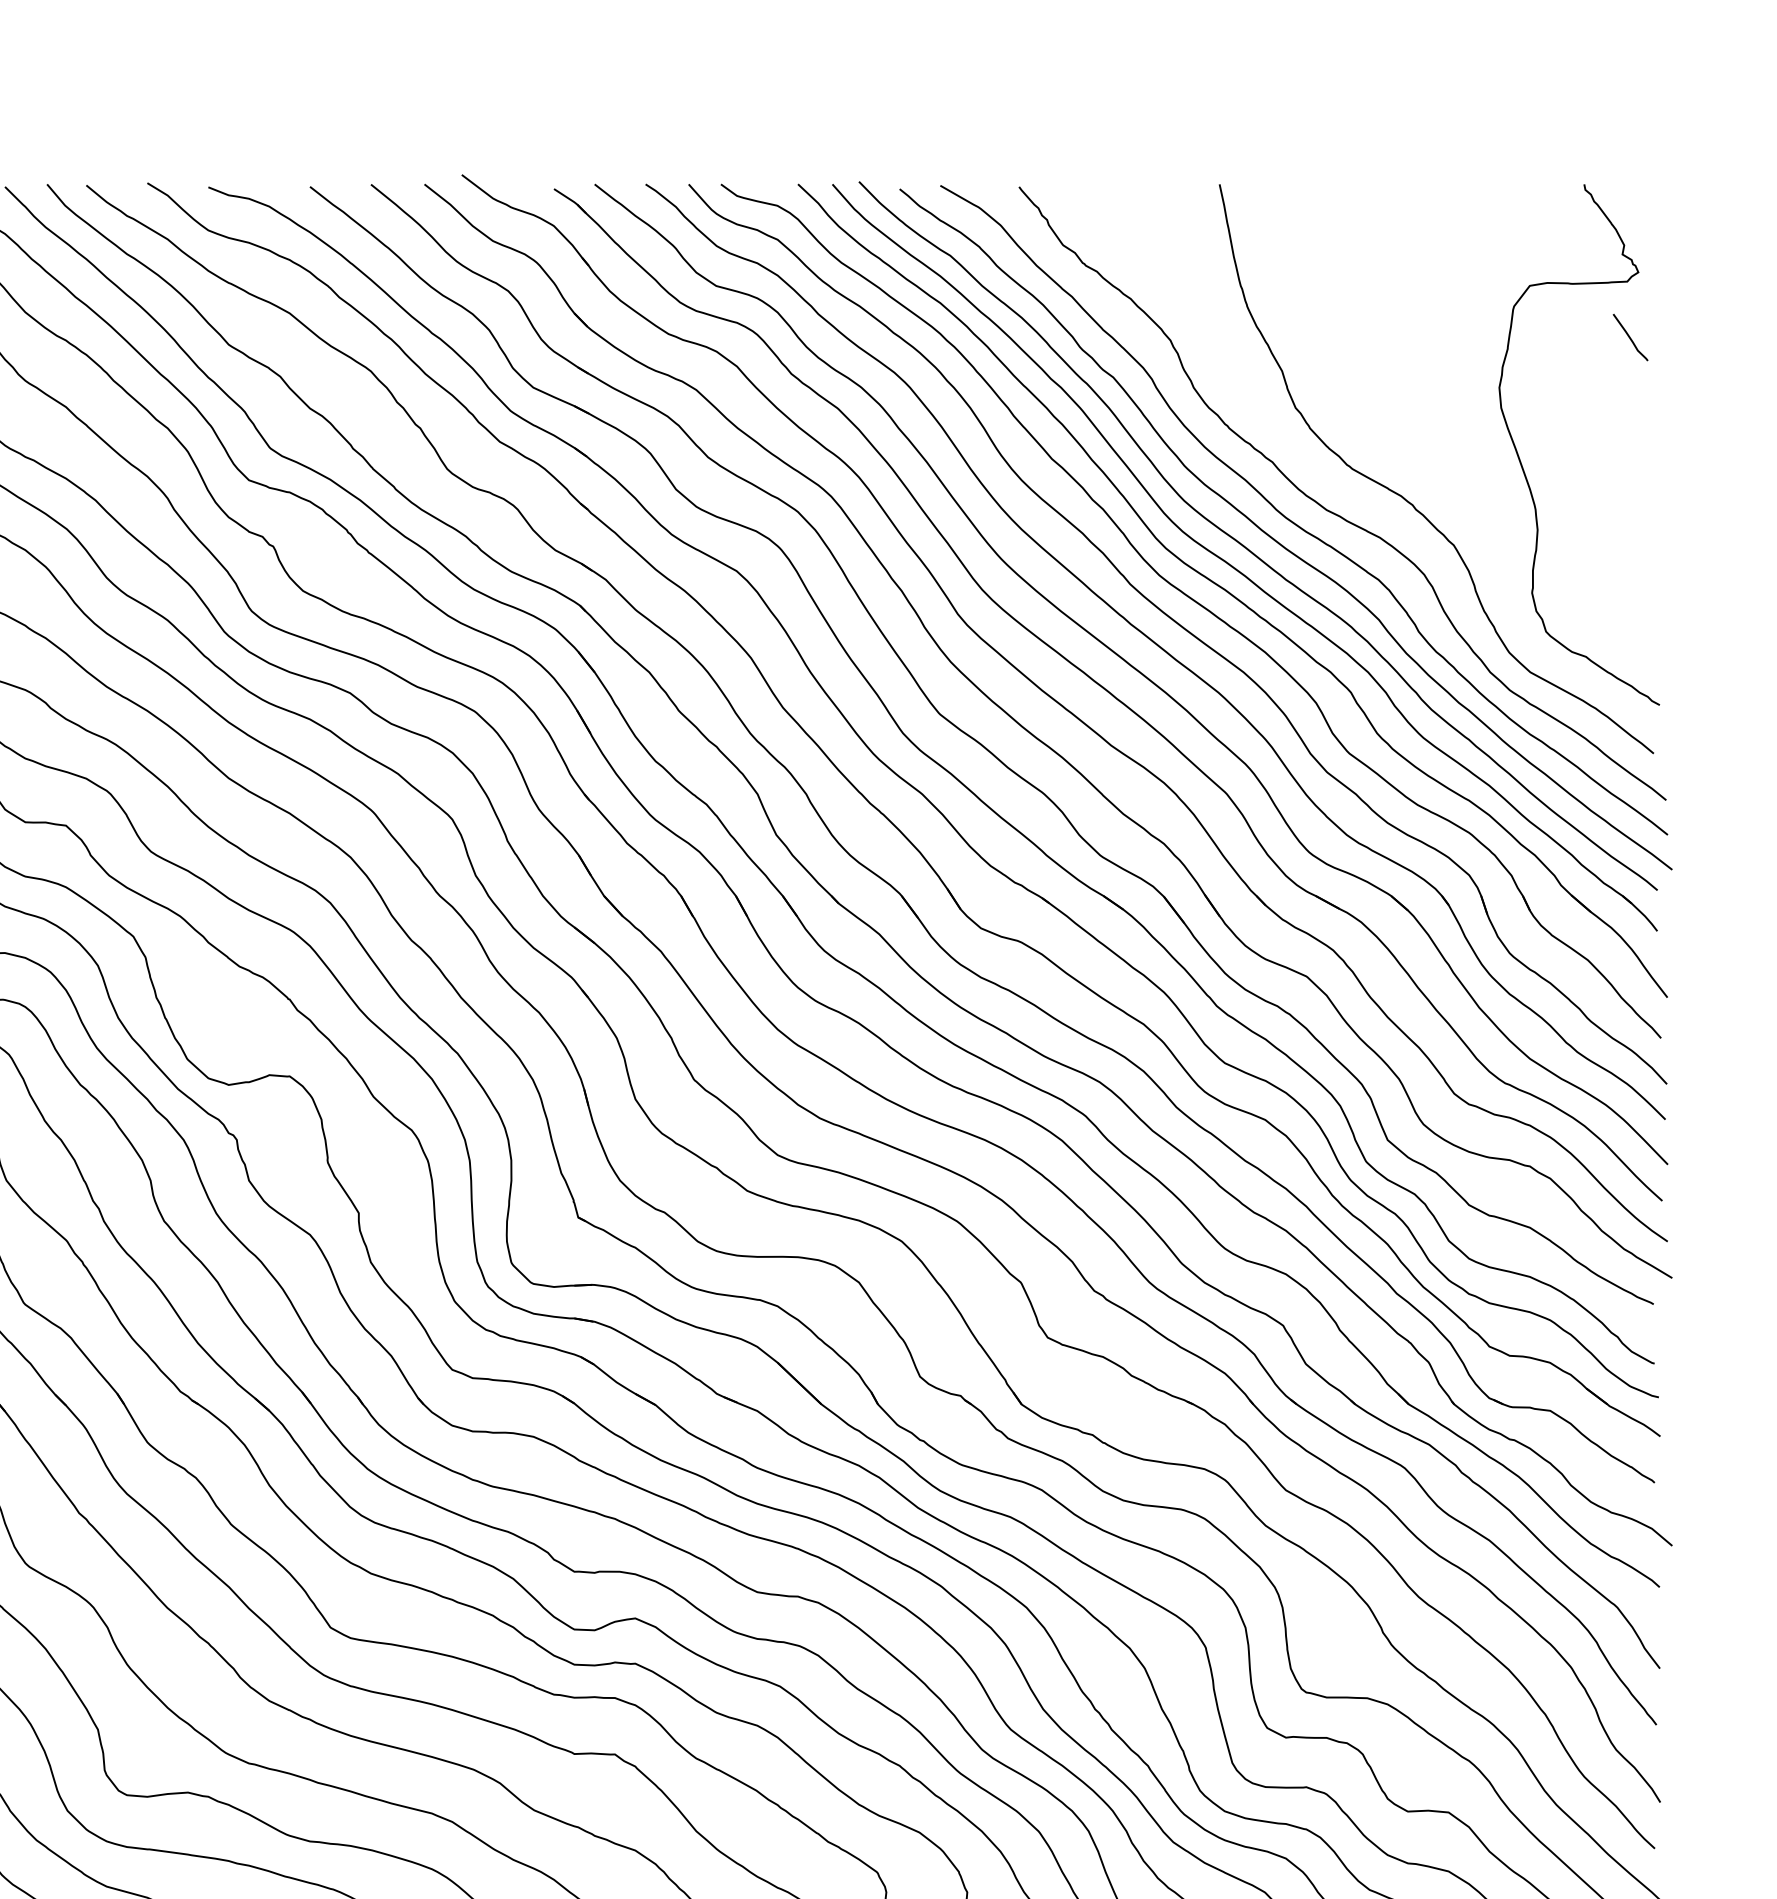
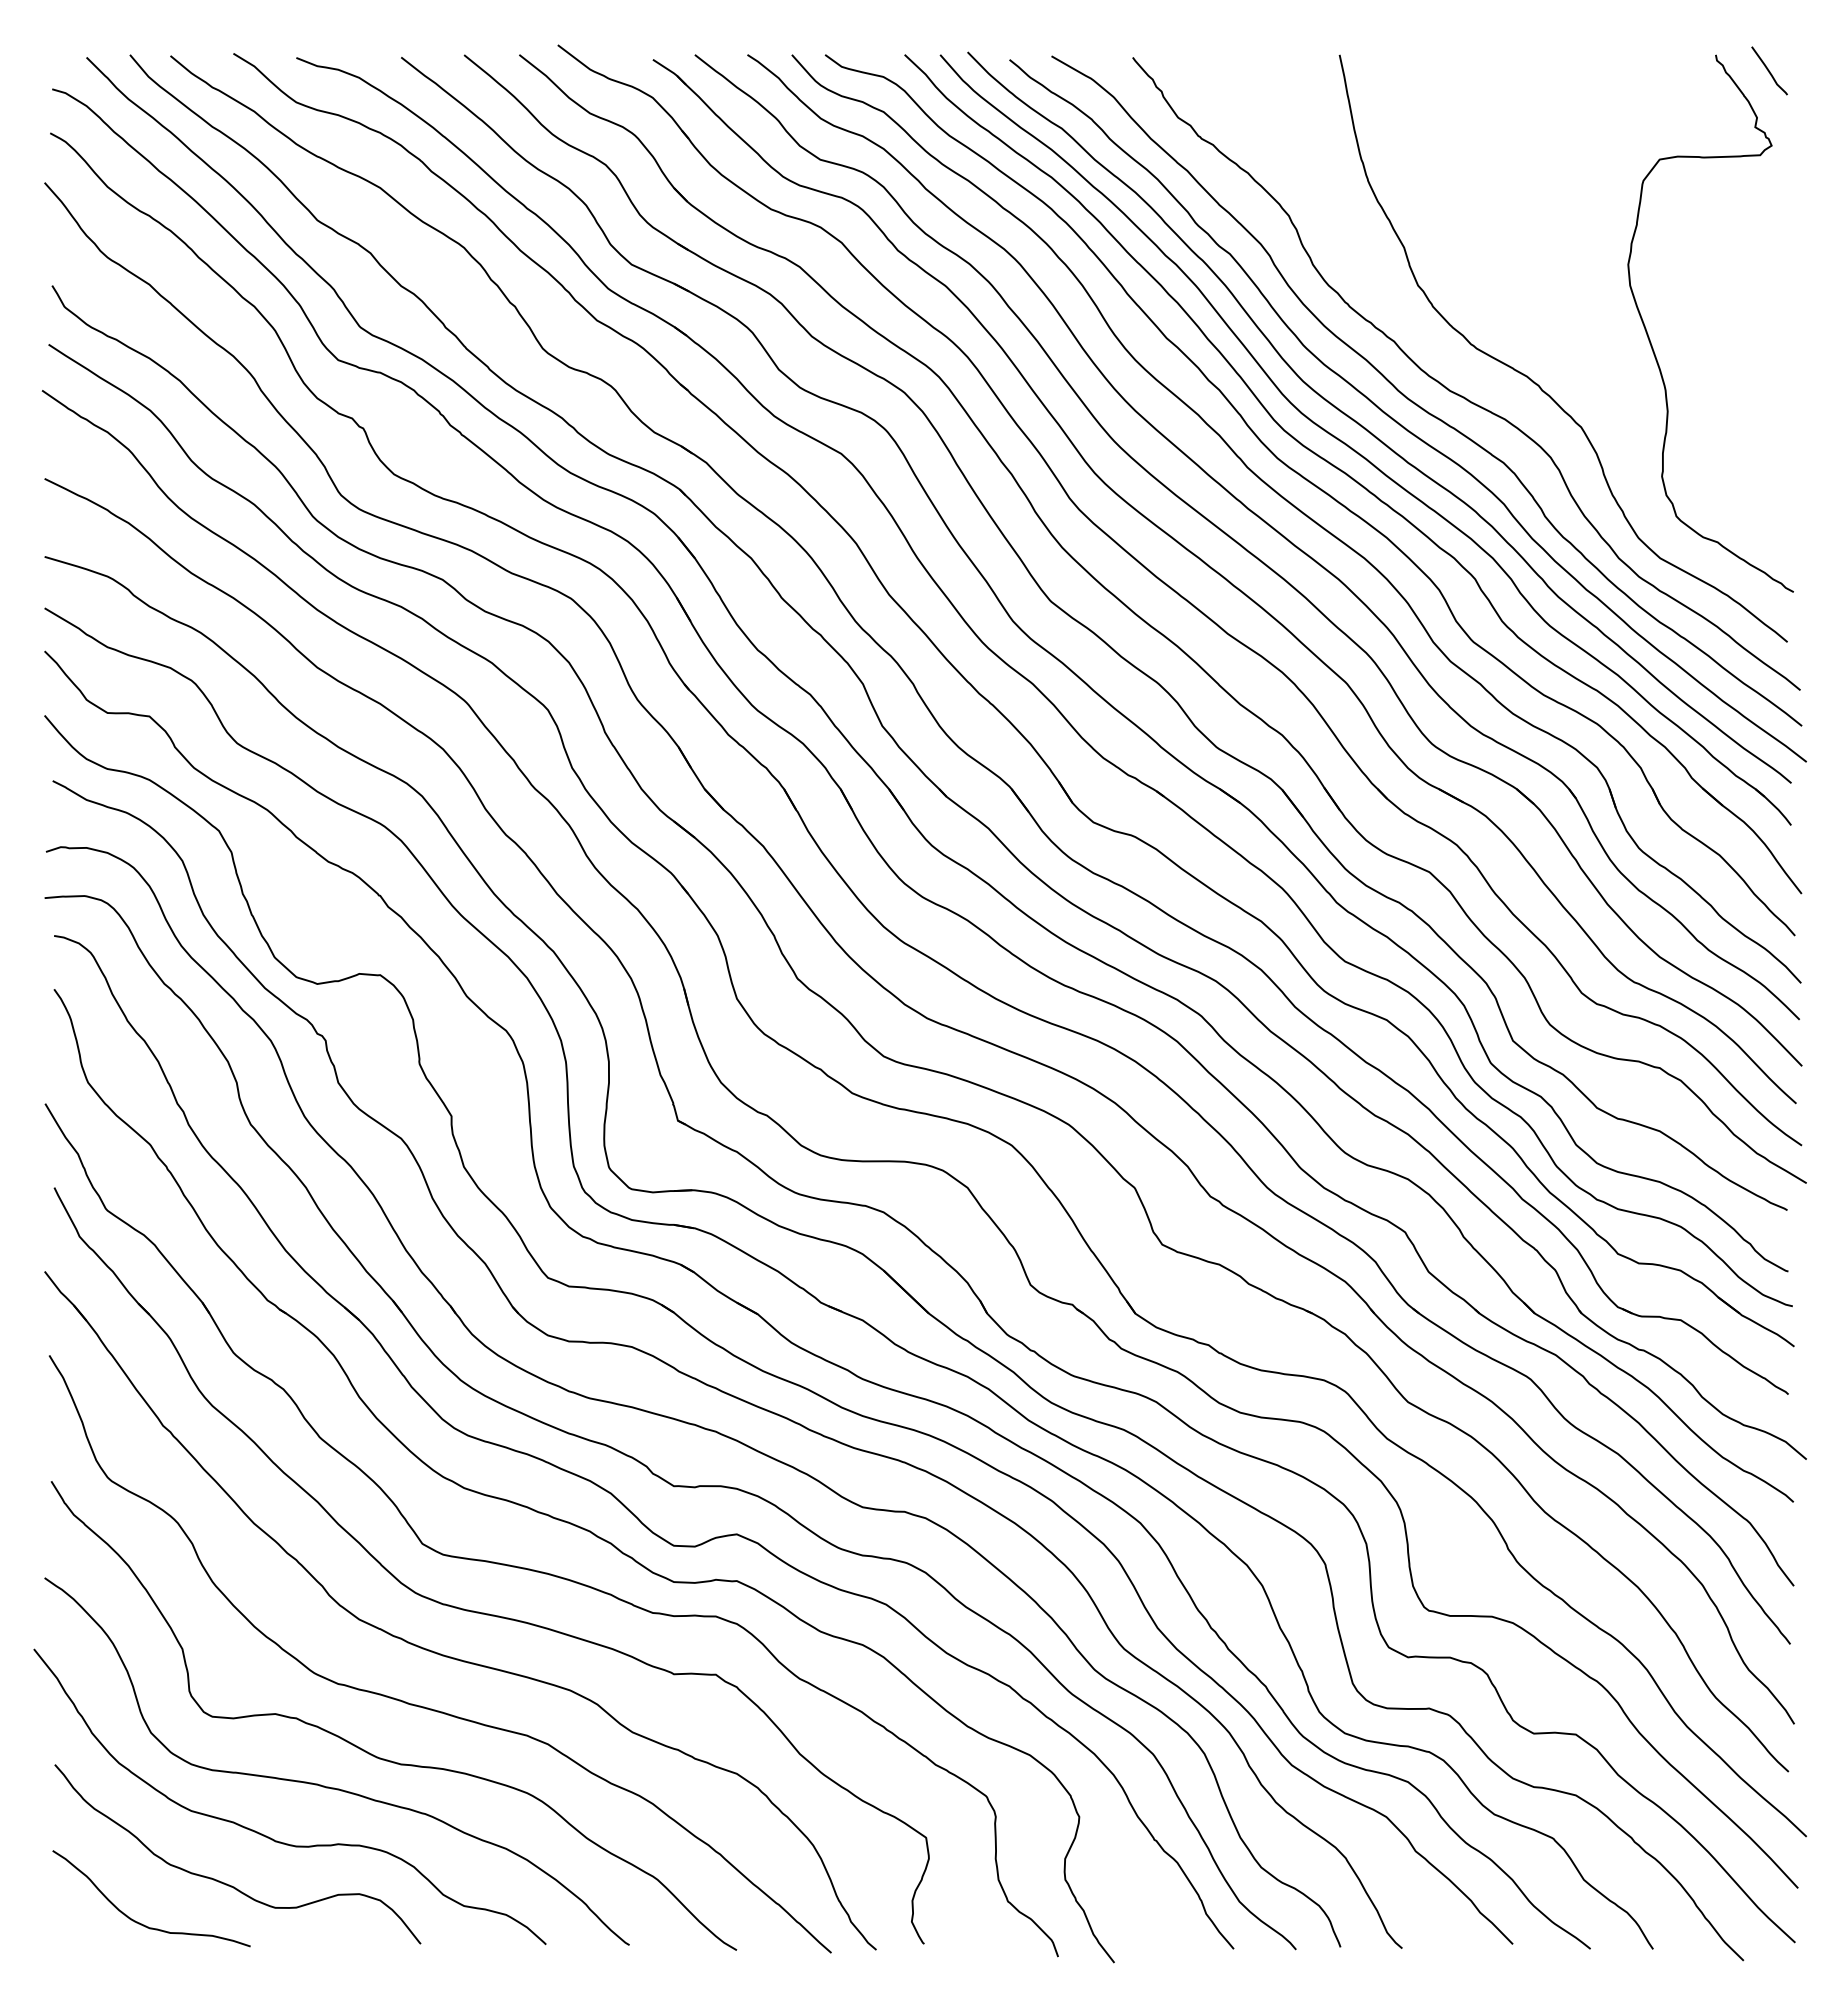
curve: (1630, 337) -> (1769, 70), moved

